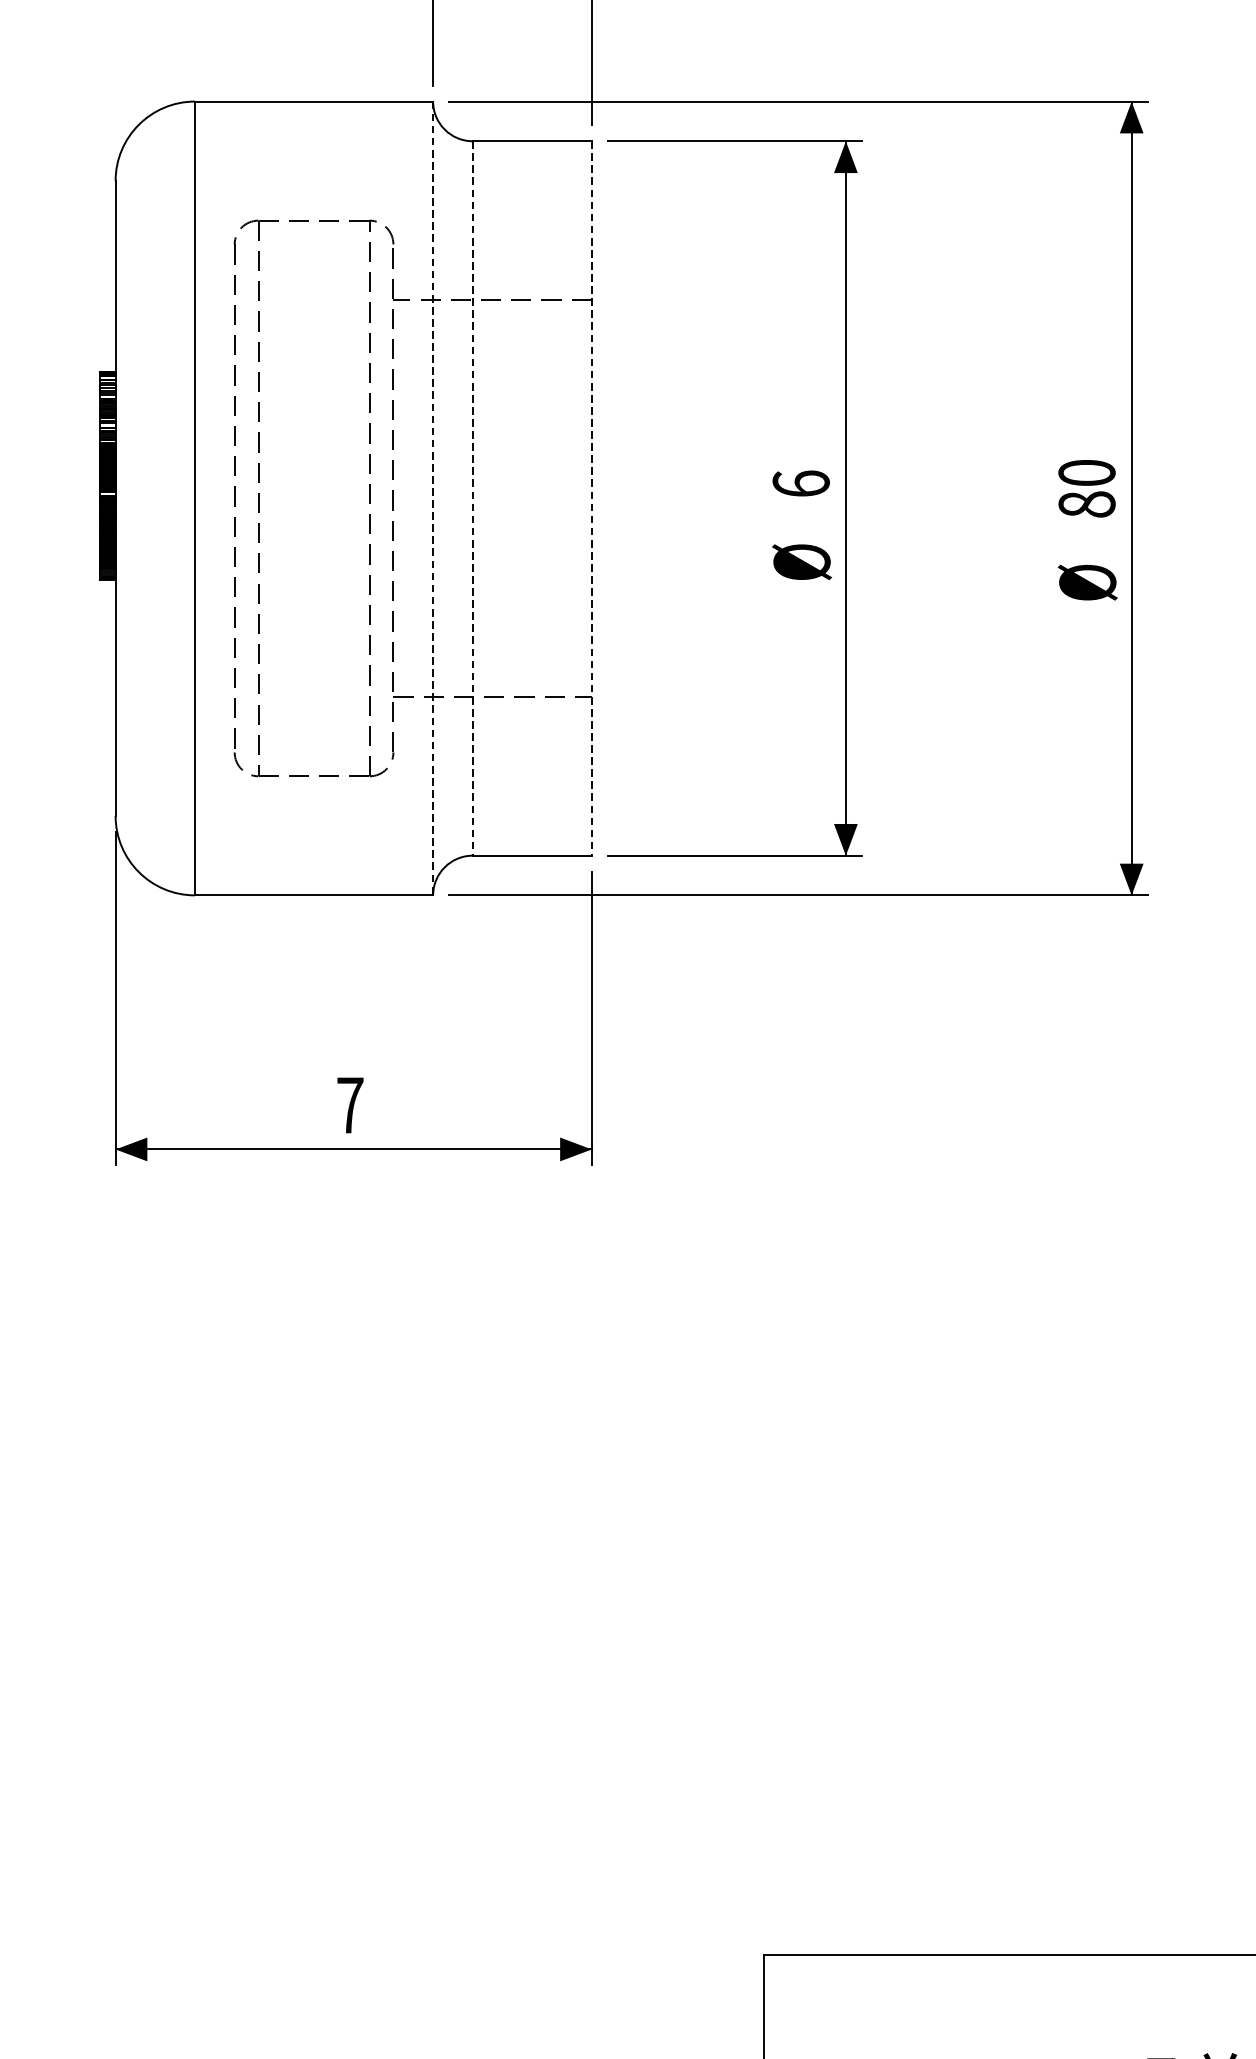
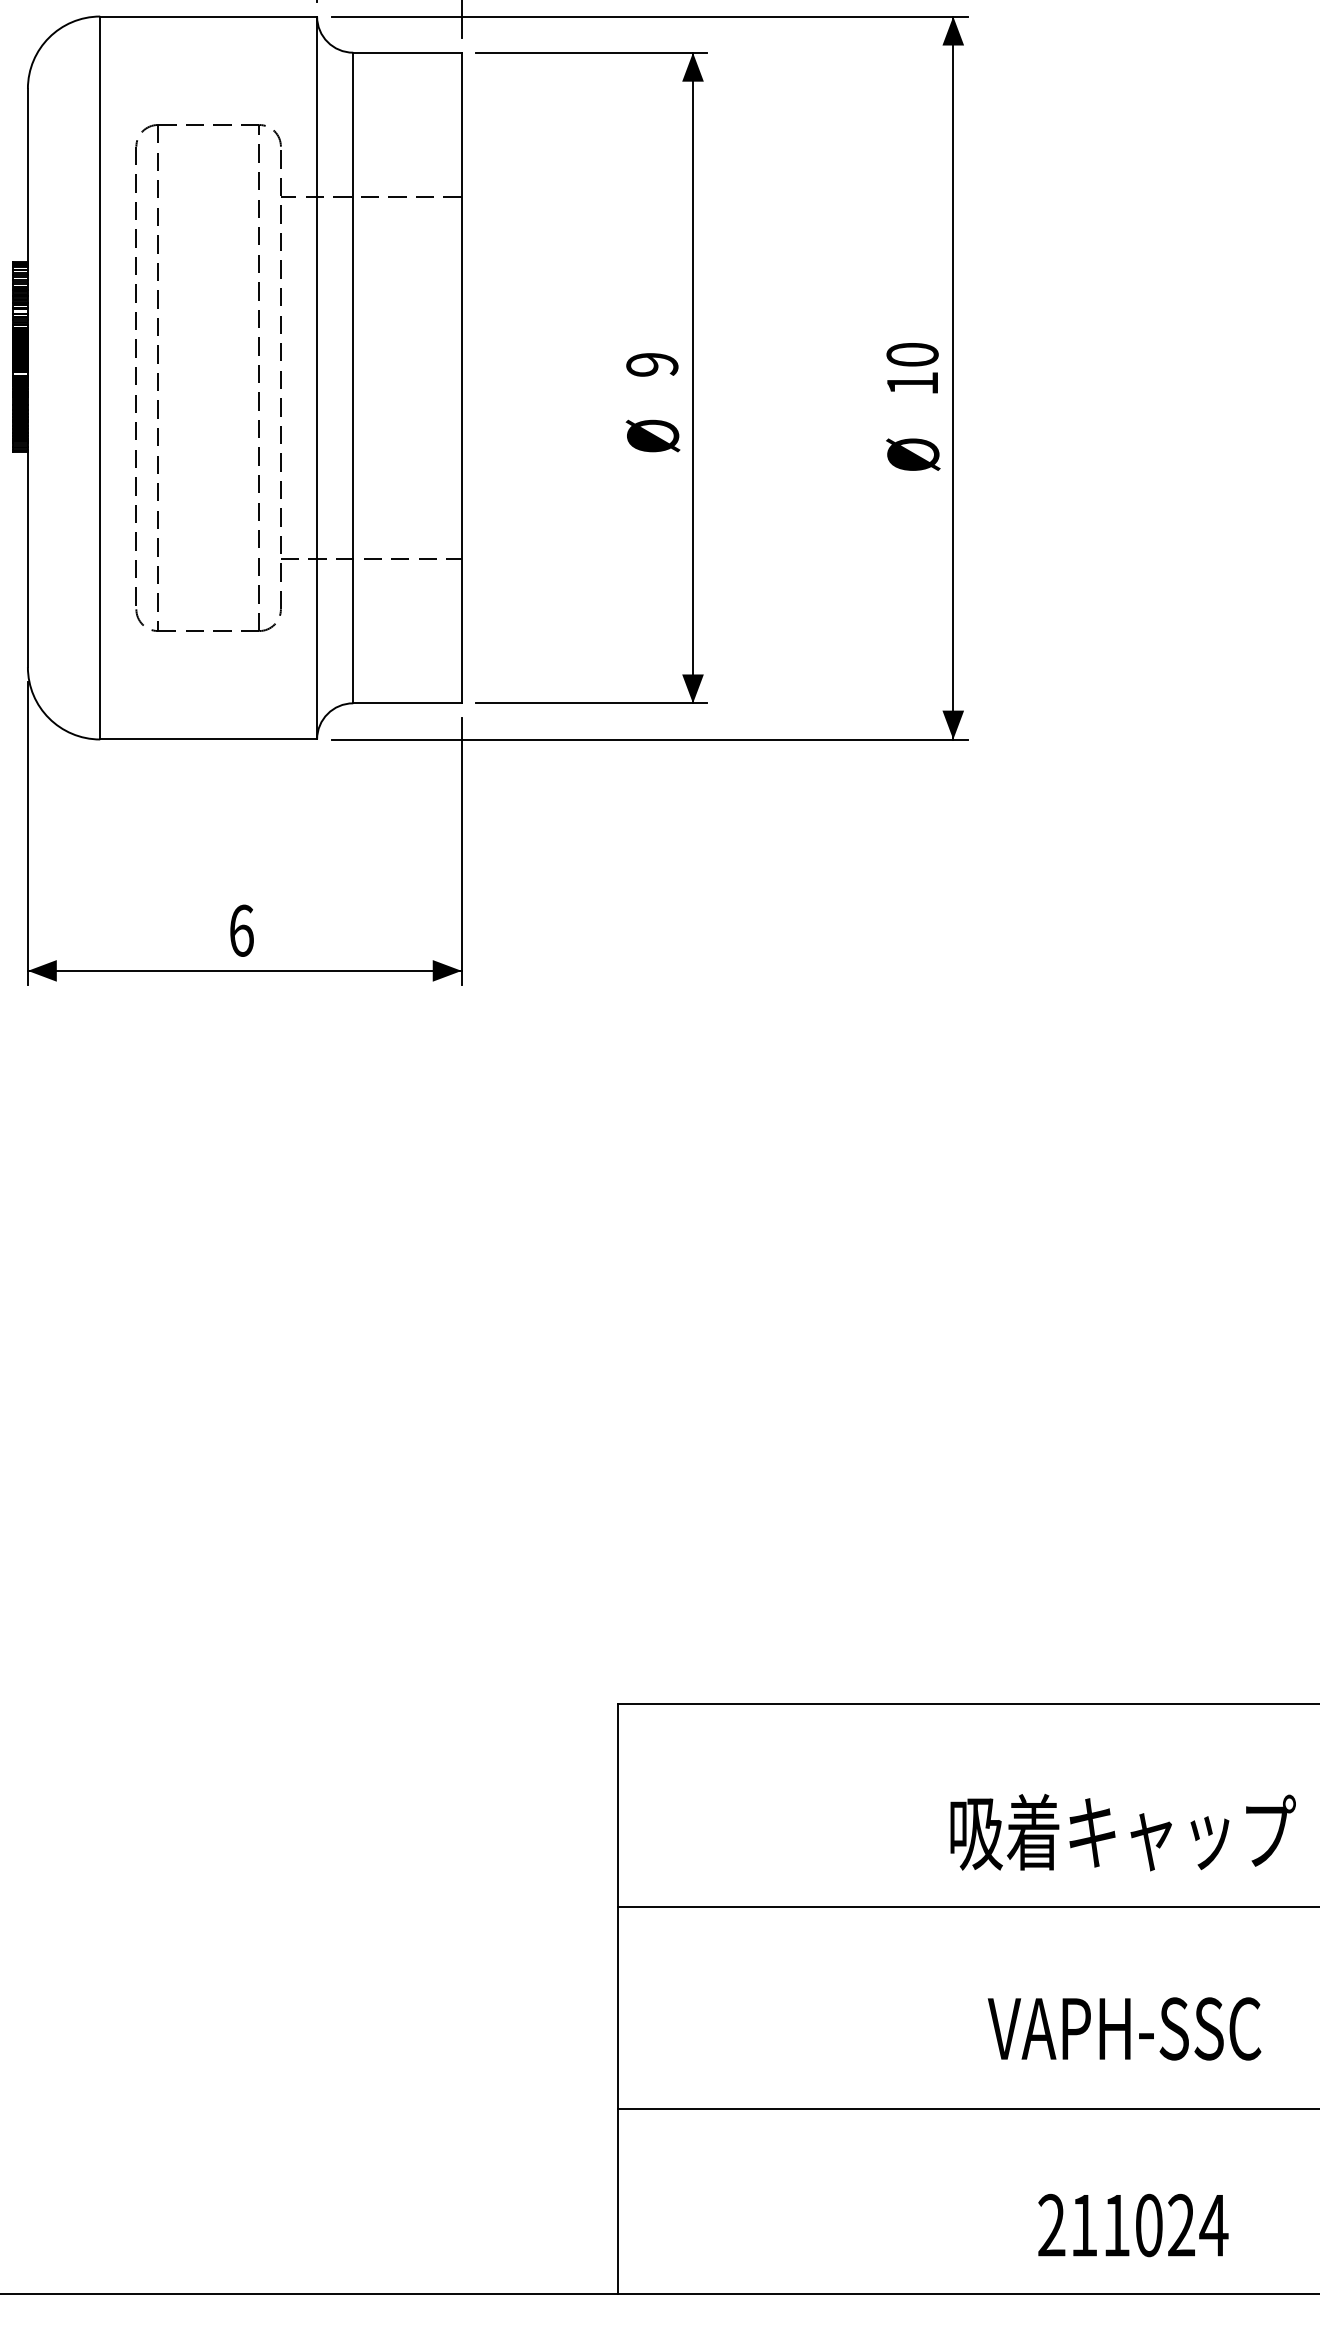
text: (801, 483) -> (652, 364), 6 -> 9
line: (433, 499) -> (317, 378), dashed -> solid
line: (473, 499) -> (353, 378), dashed -> solid
line: (591, 499) -> (461, 378), dashed -> solid
text: (1086, 504) -> (912, 383), 80 -> 10
text: (350, 1105) -> (241, 930), 7 -> 6

